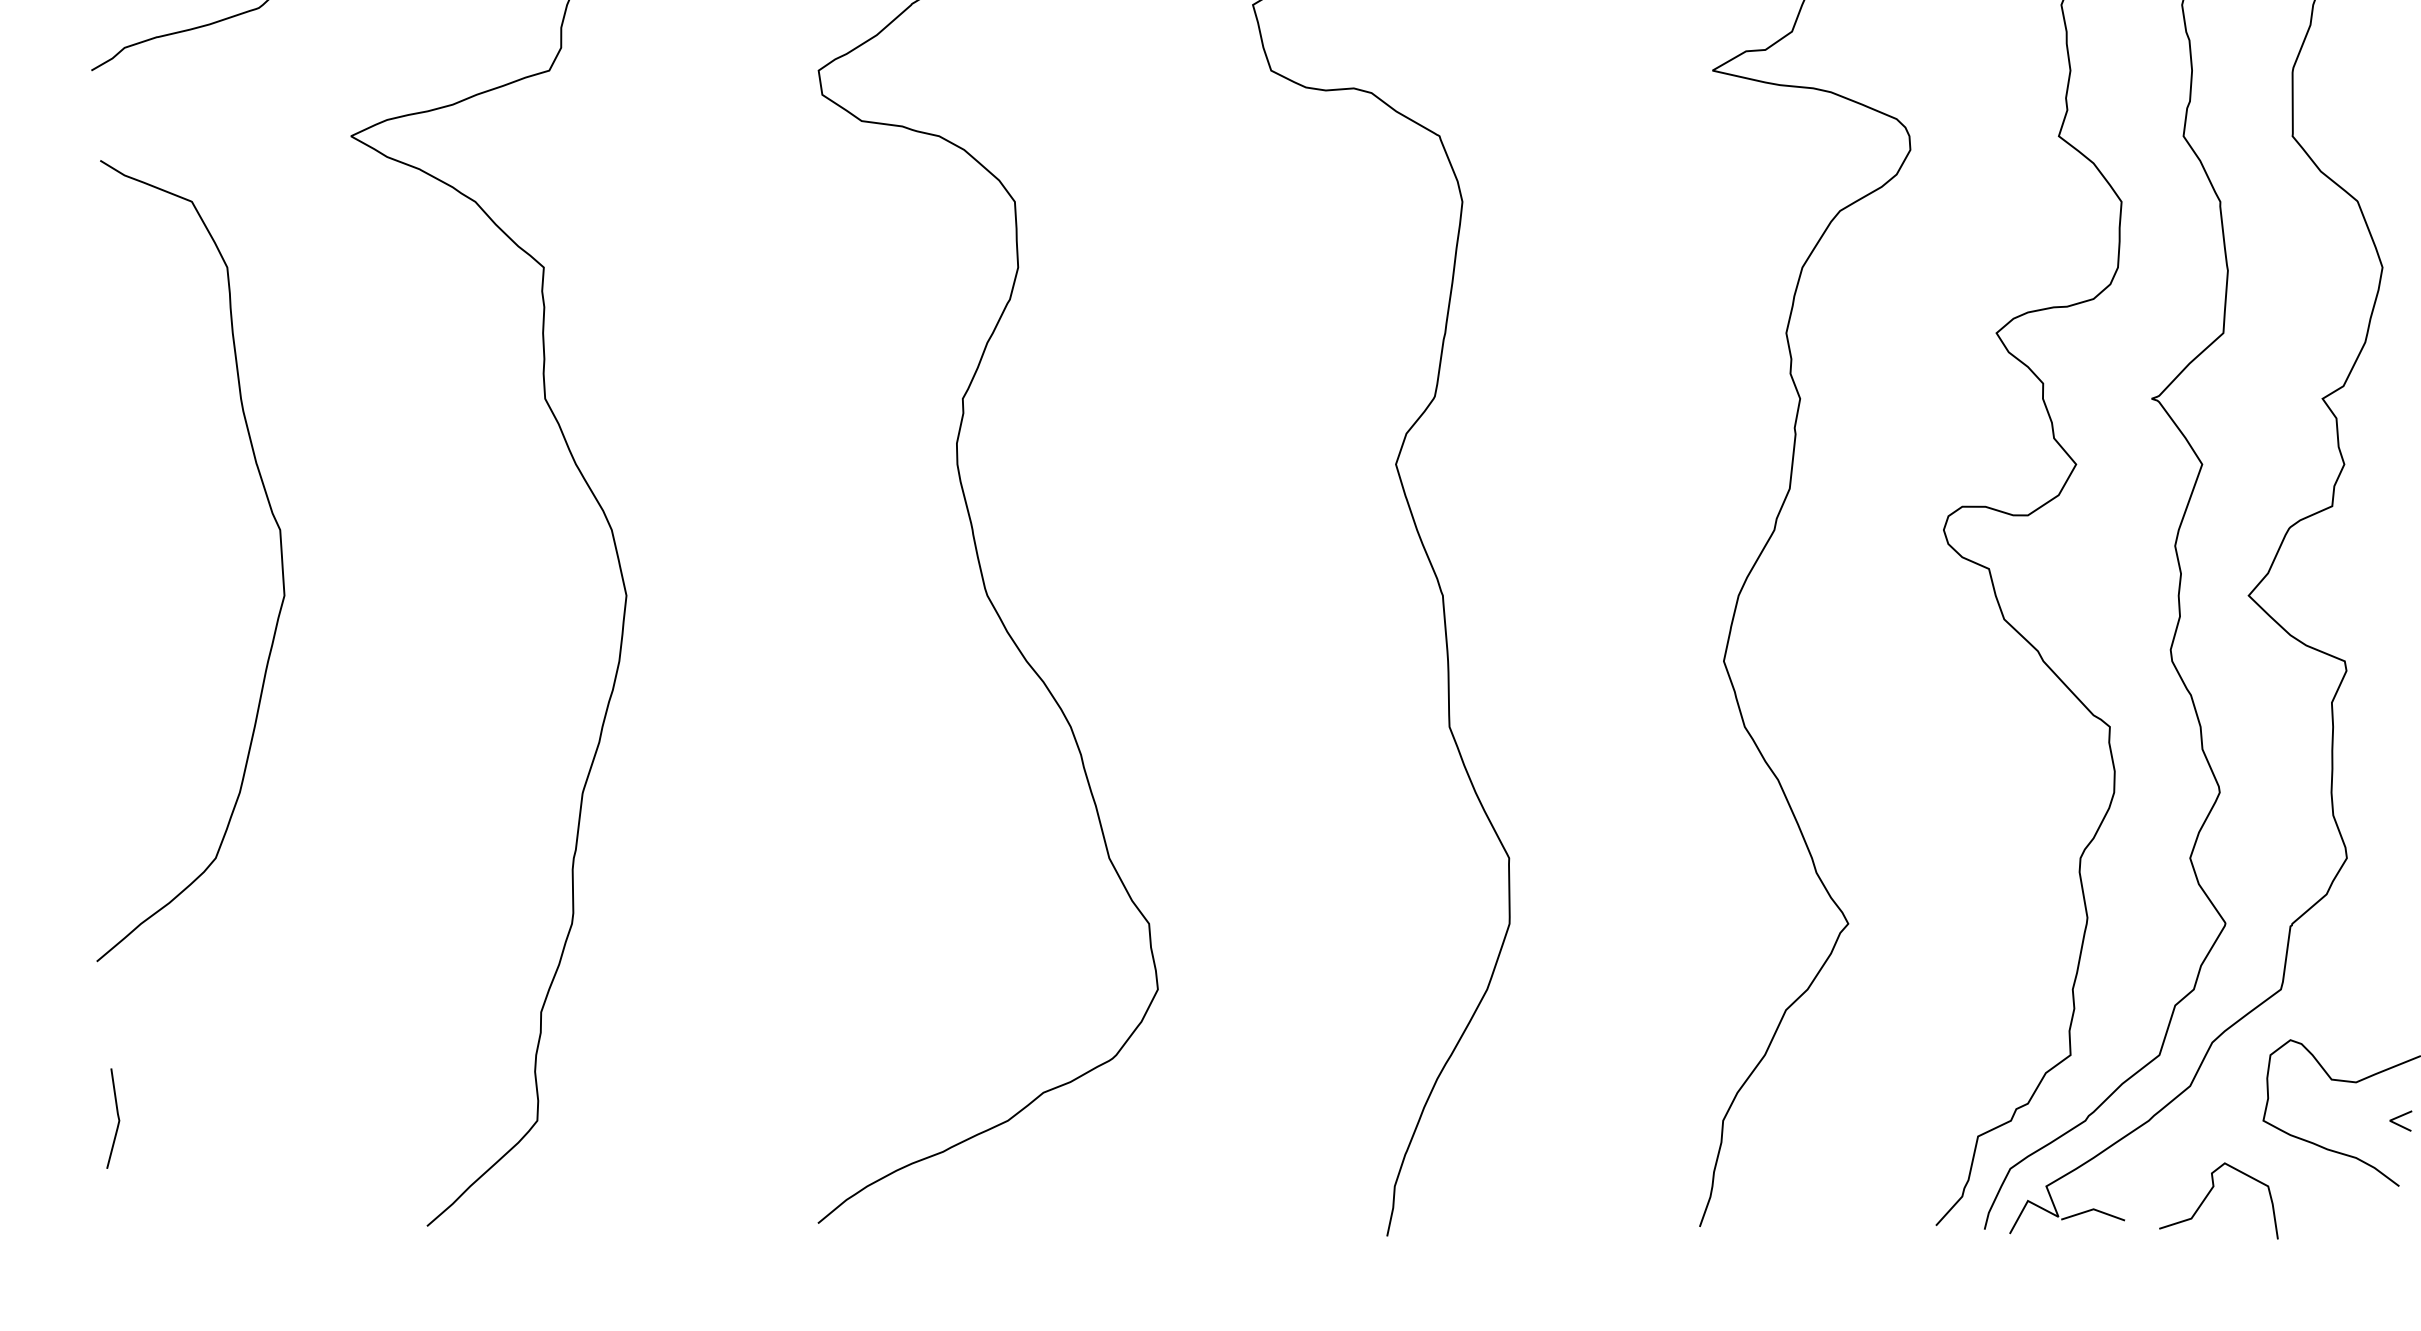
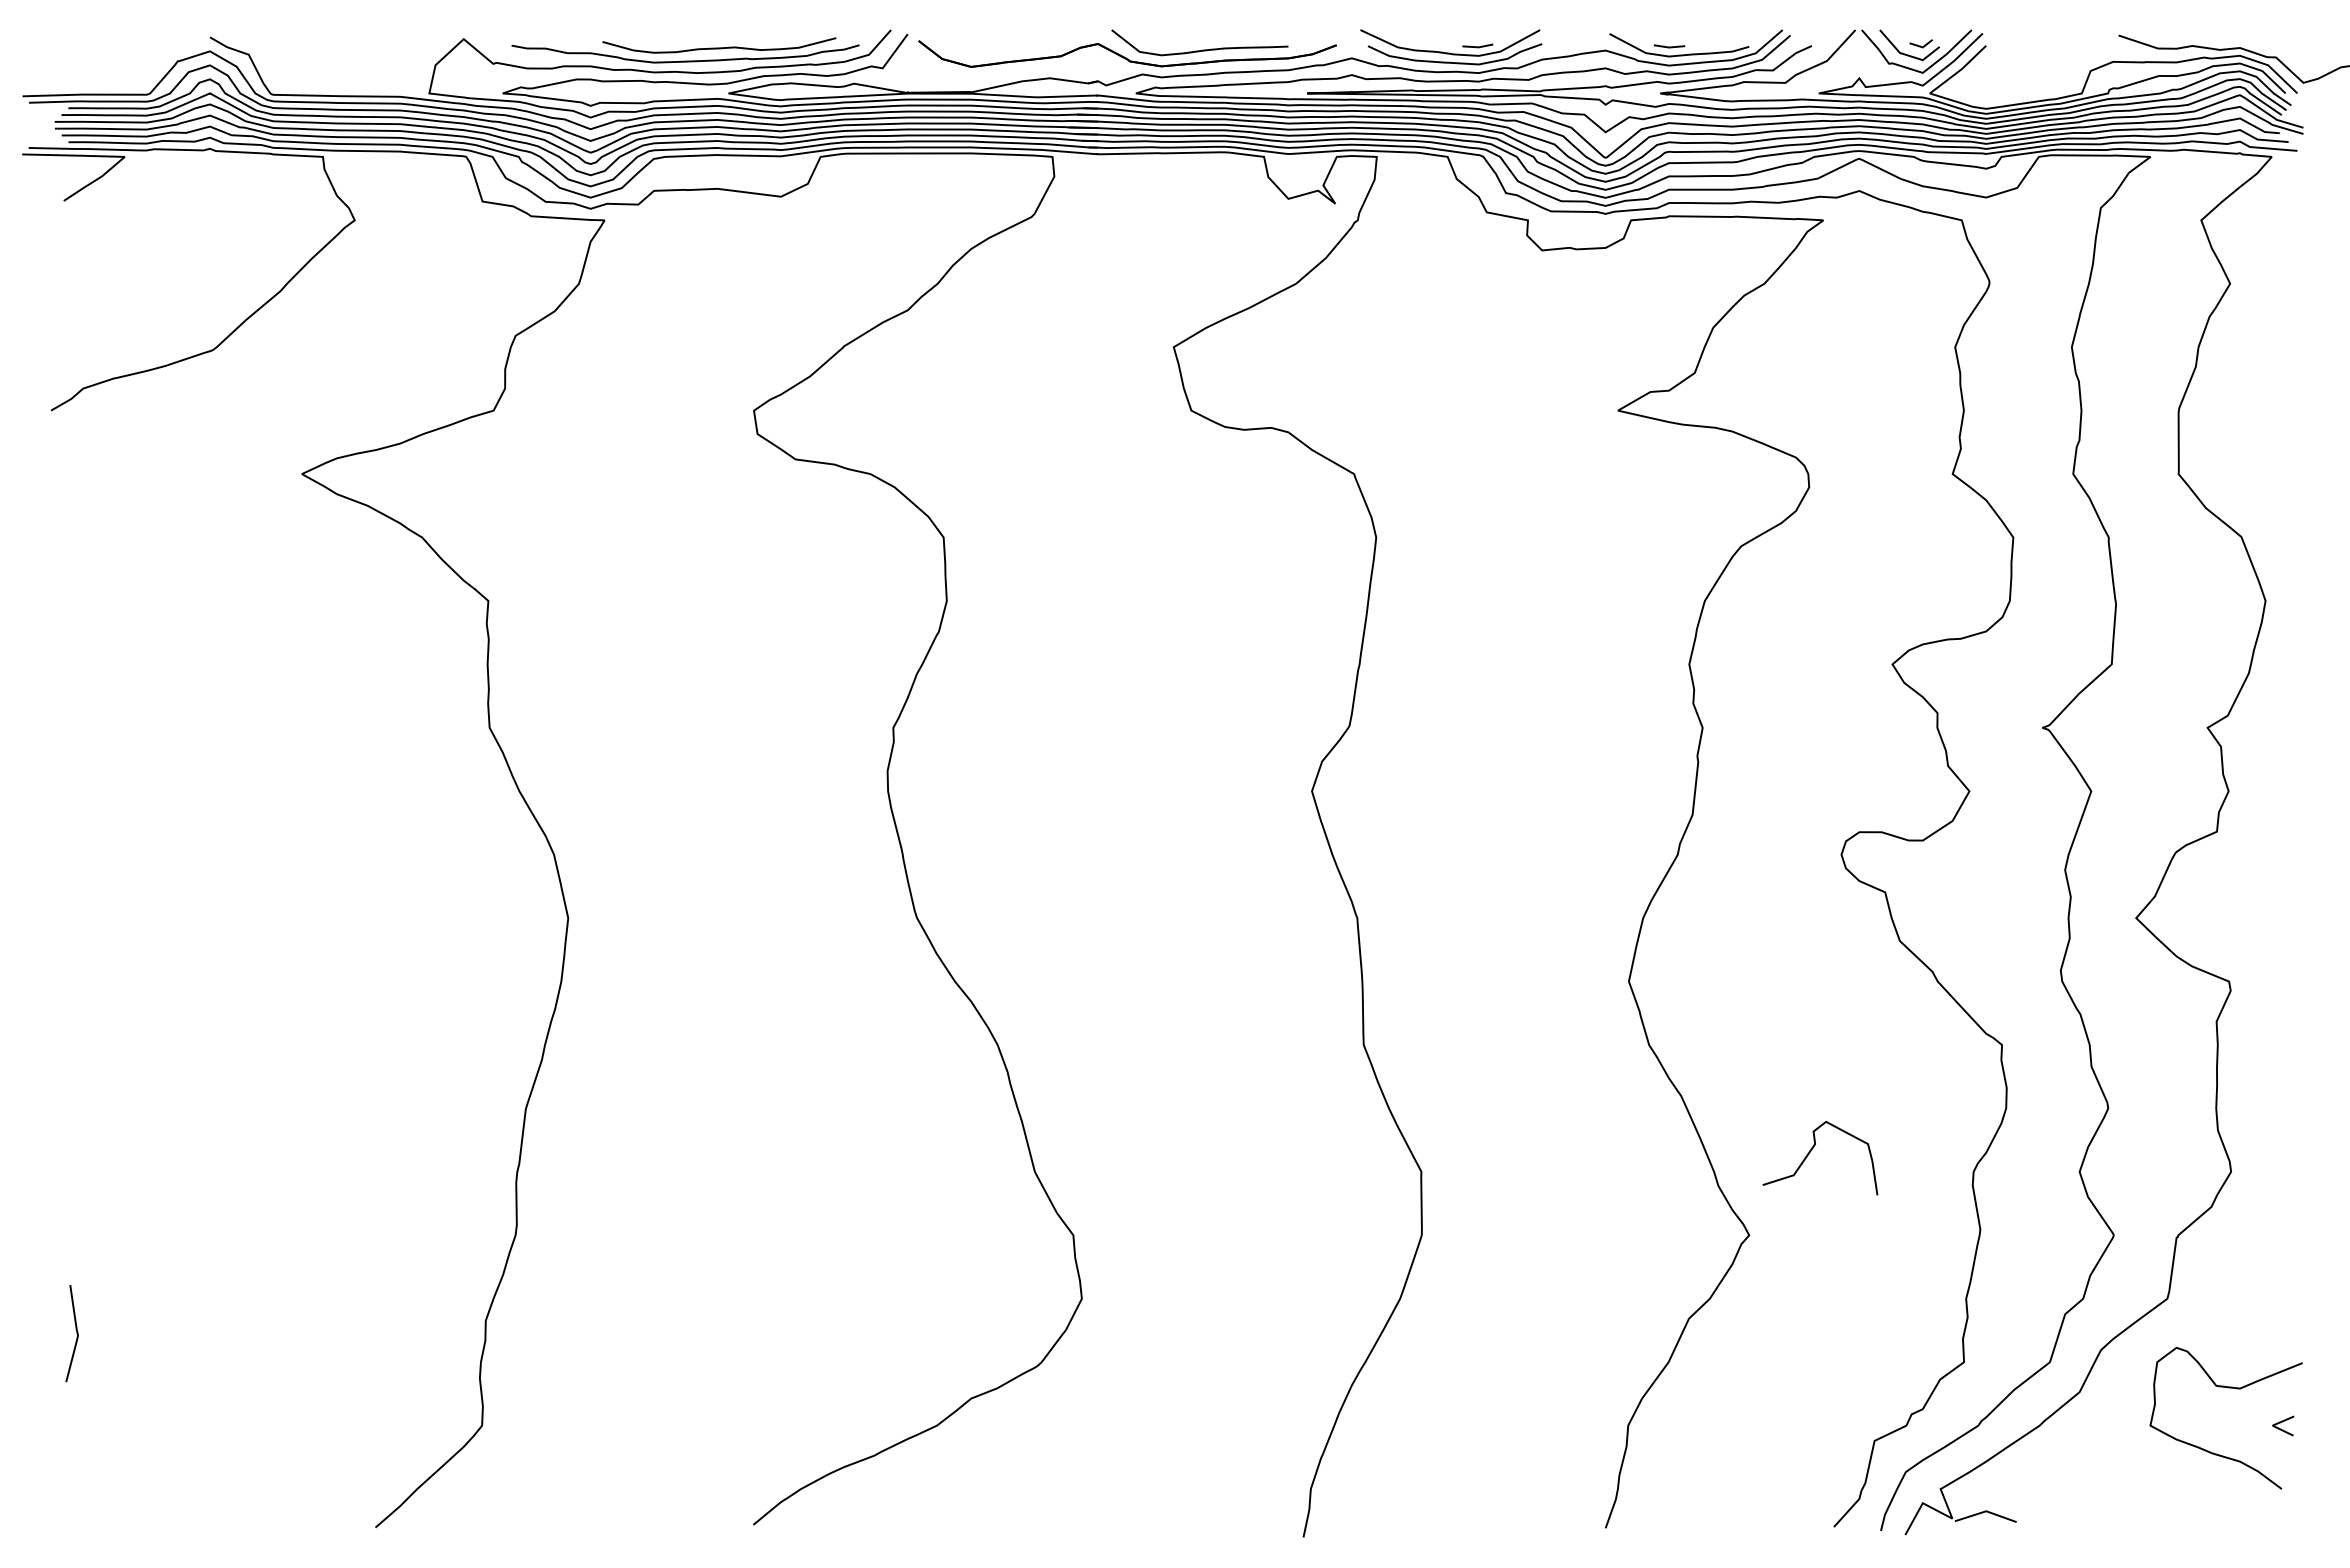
curve: (280, 549) -> (233, 873), removed
line: (117, 1118) -> (76, 1333), moved
curve: (2209, 1194) -> (1811, 1151), moved

